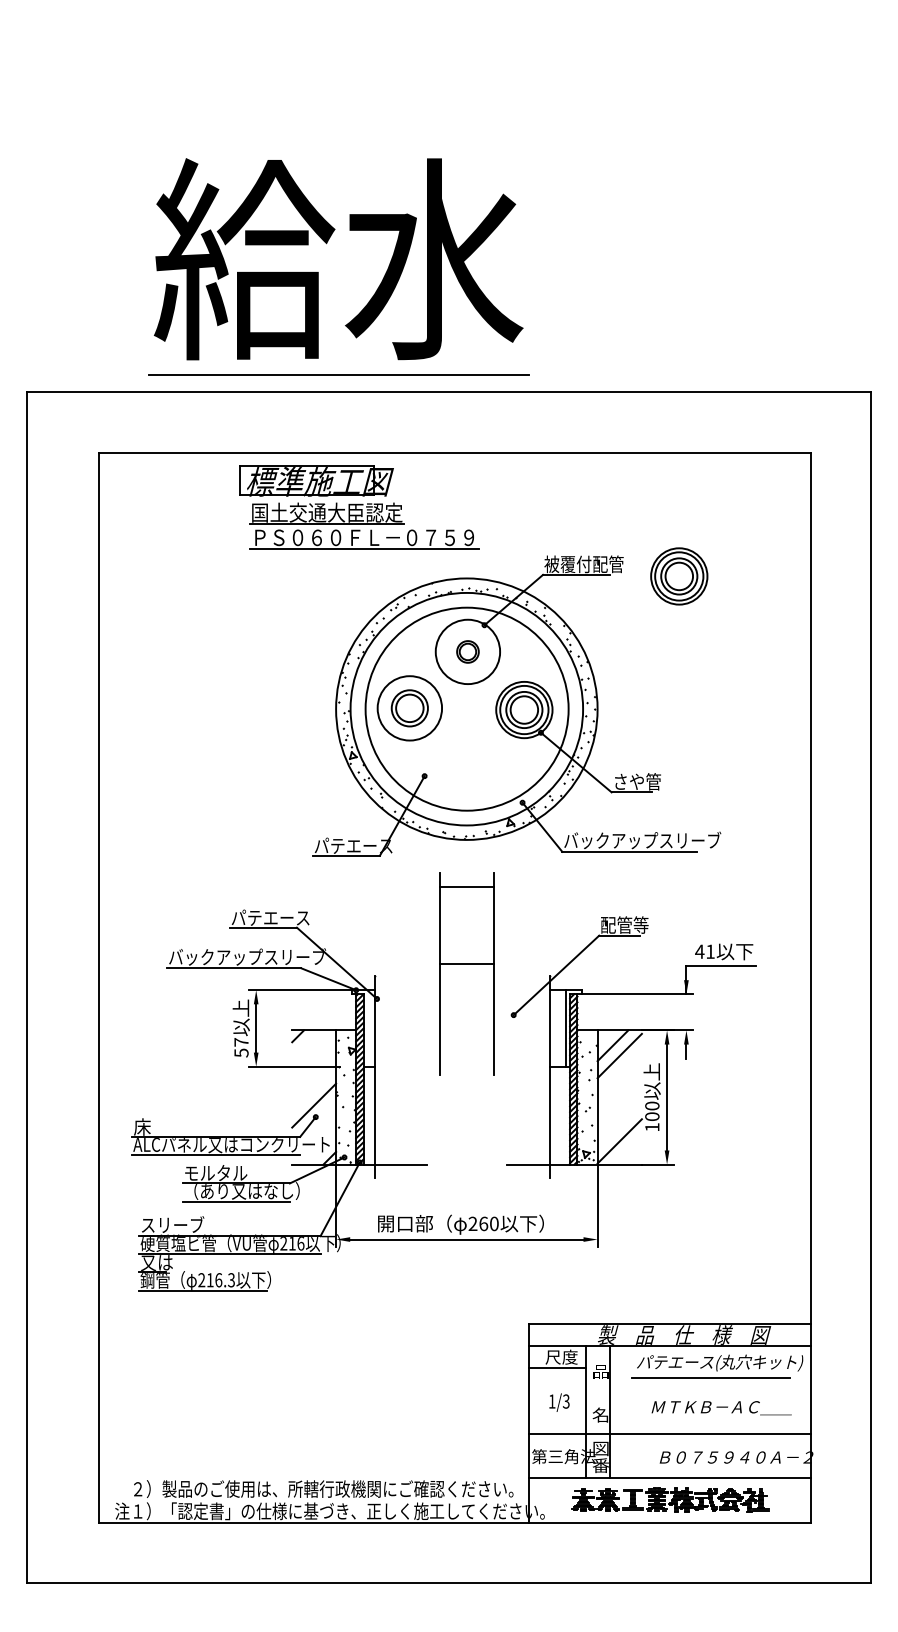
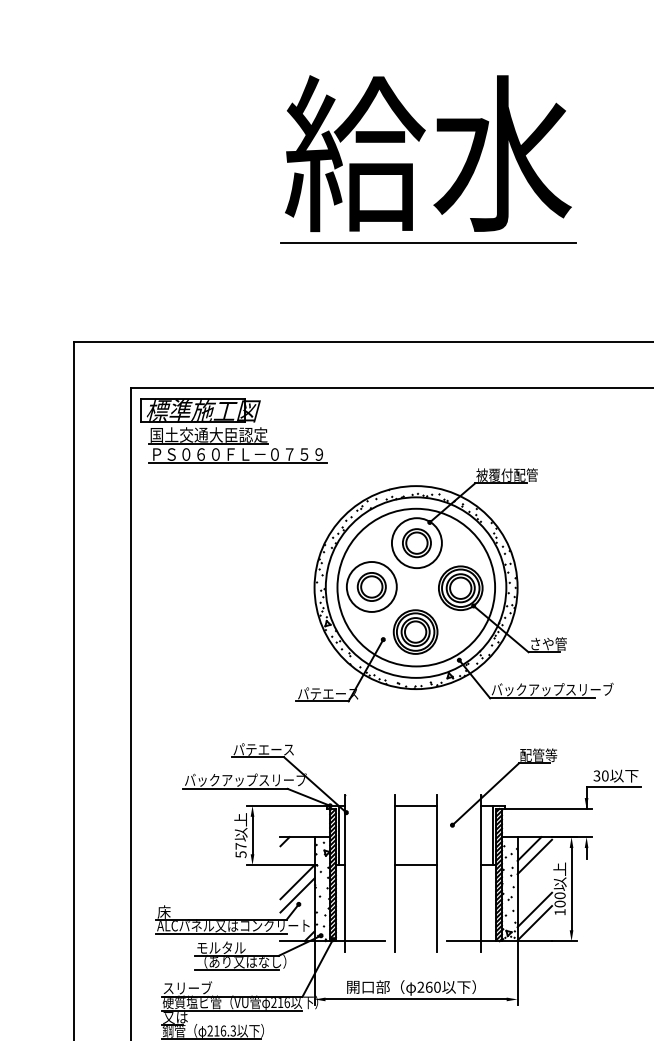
part: (318, 272) -> (412, 163), moved
part: (359, 507) -> (234, 431), moved
part: (679, 576) -> (415, 632), moved
part: (467, 651) -> (416, 542), size x1.67
text: (704, 951) -> (600, 775), 41 -> 30
part: (466, 964) -> (415, 865), moved
line: (367, 1028) -> (338, 835), added
line: (314, 1088) -> (297, 882), added
line: (619, 1124) -> (534, 910), added

